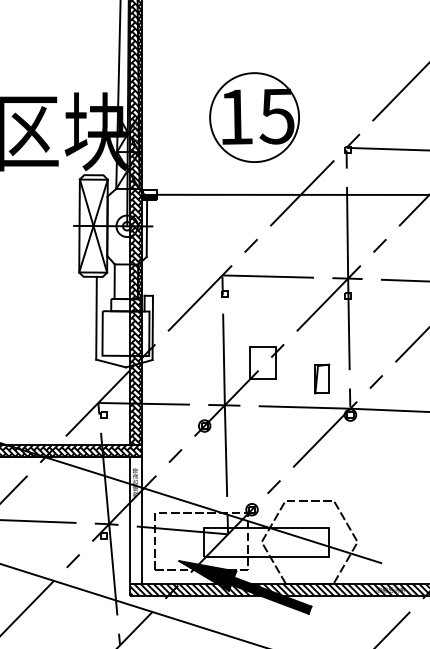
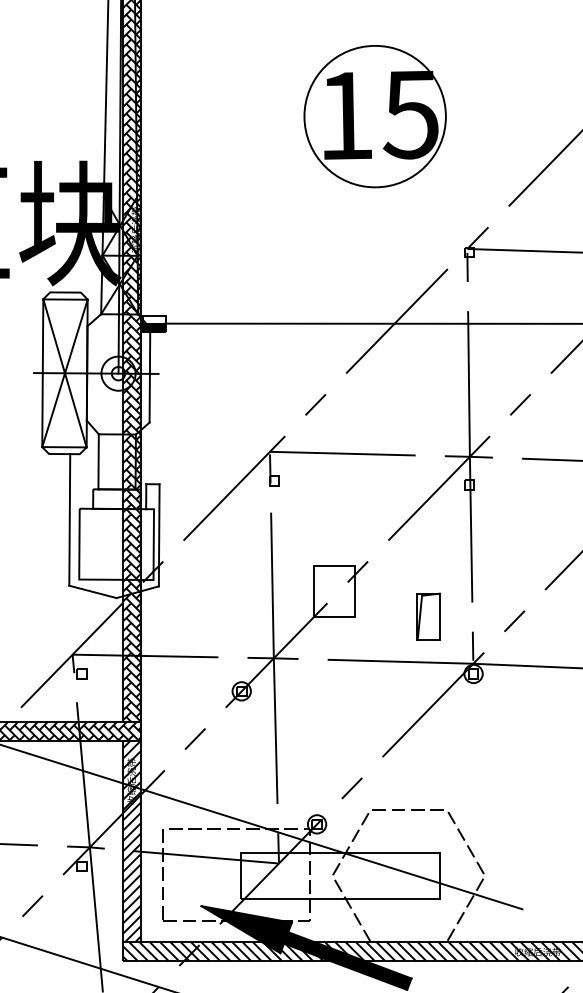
part: (254, 117) -> (375, 116), moved
hatch: (135, 519) -> (131, 839), added

